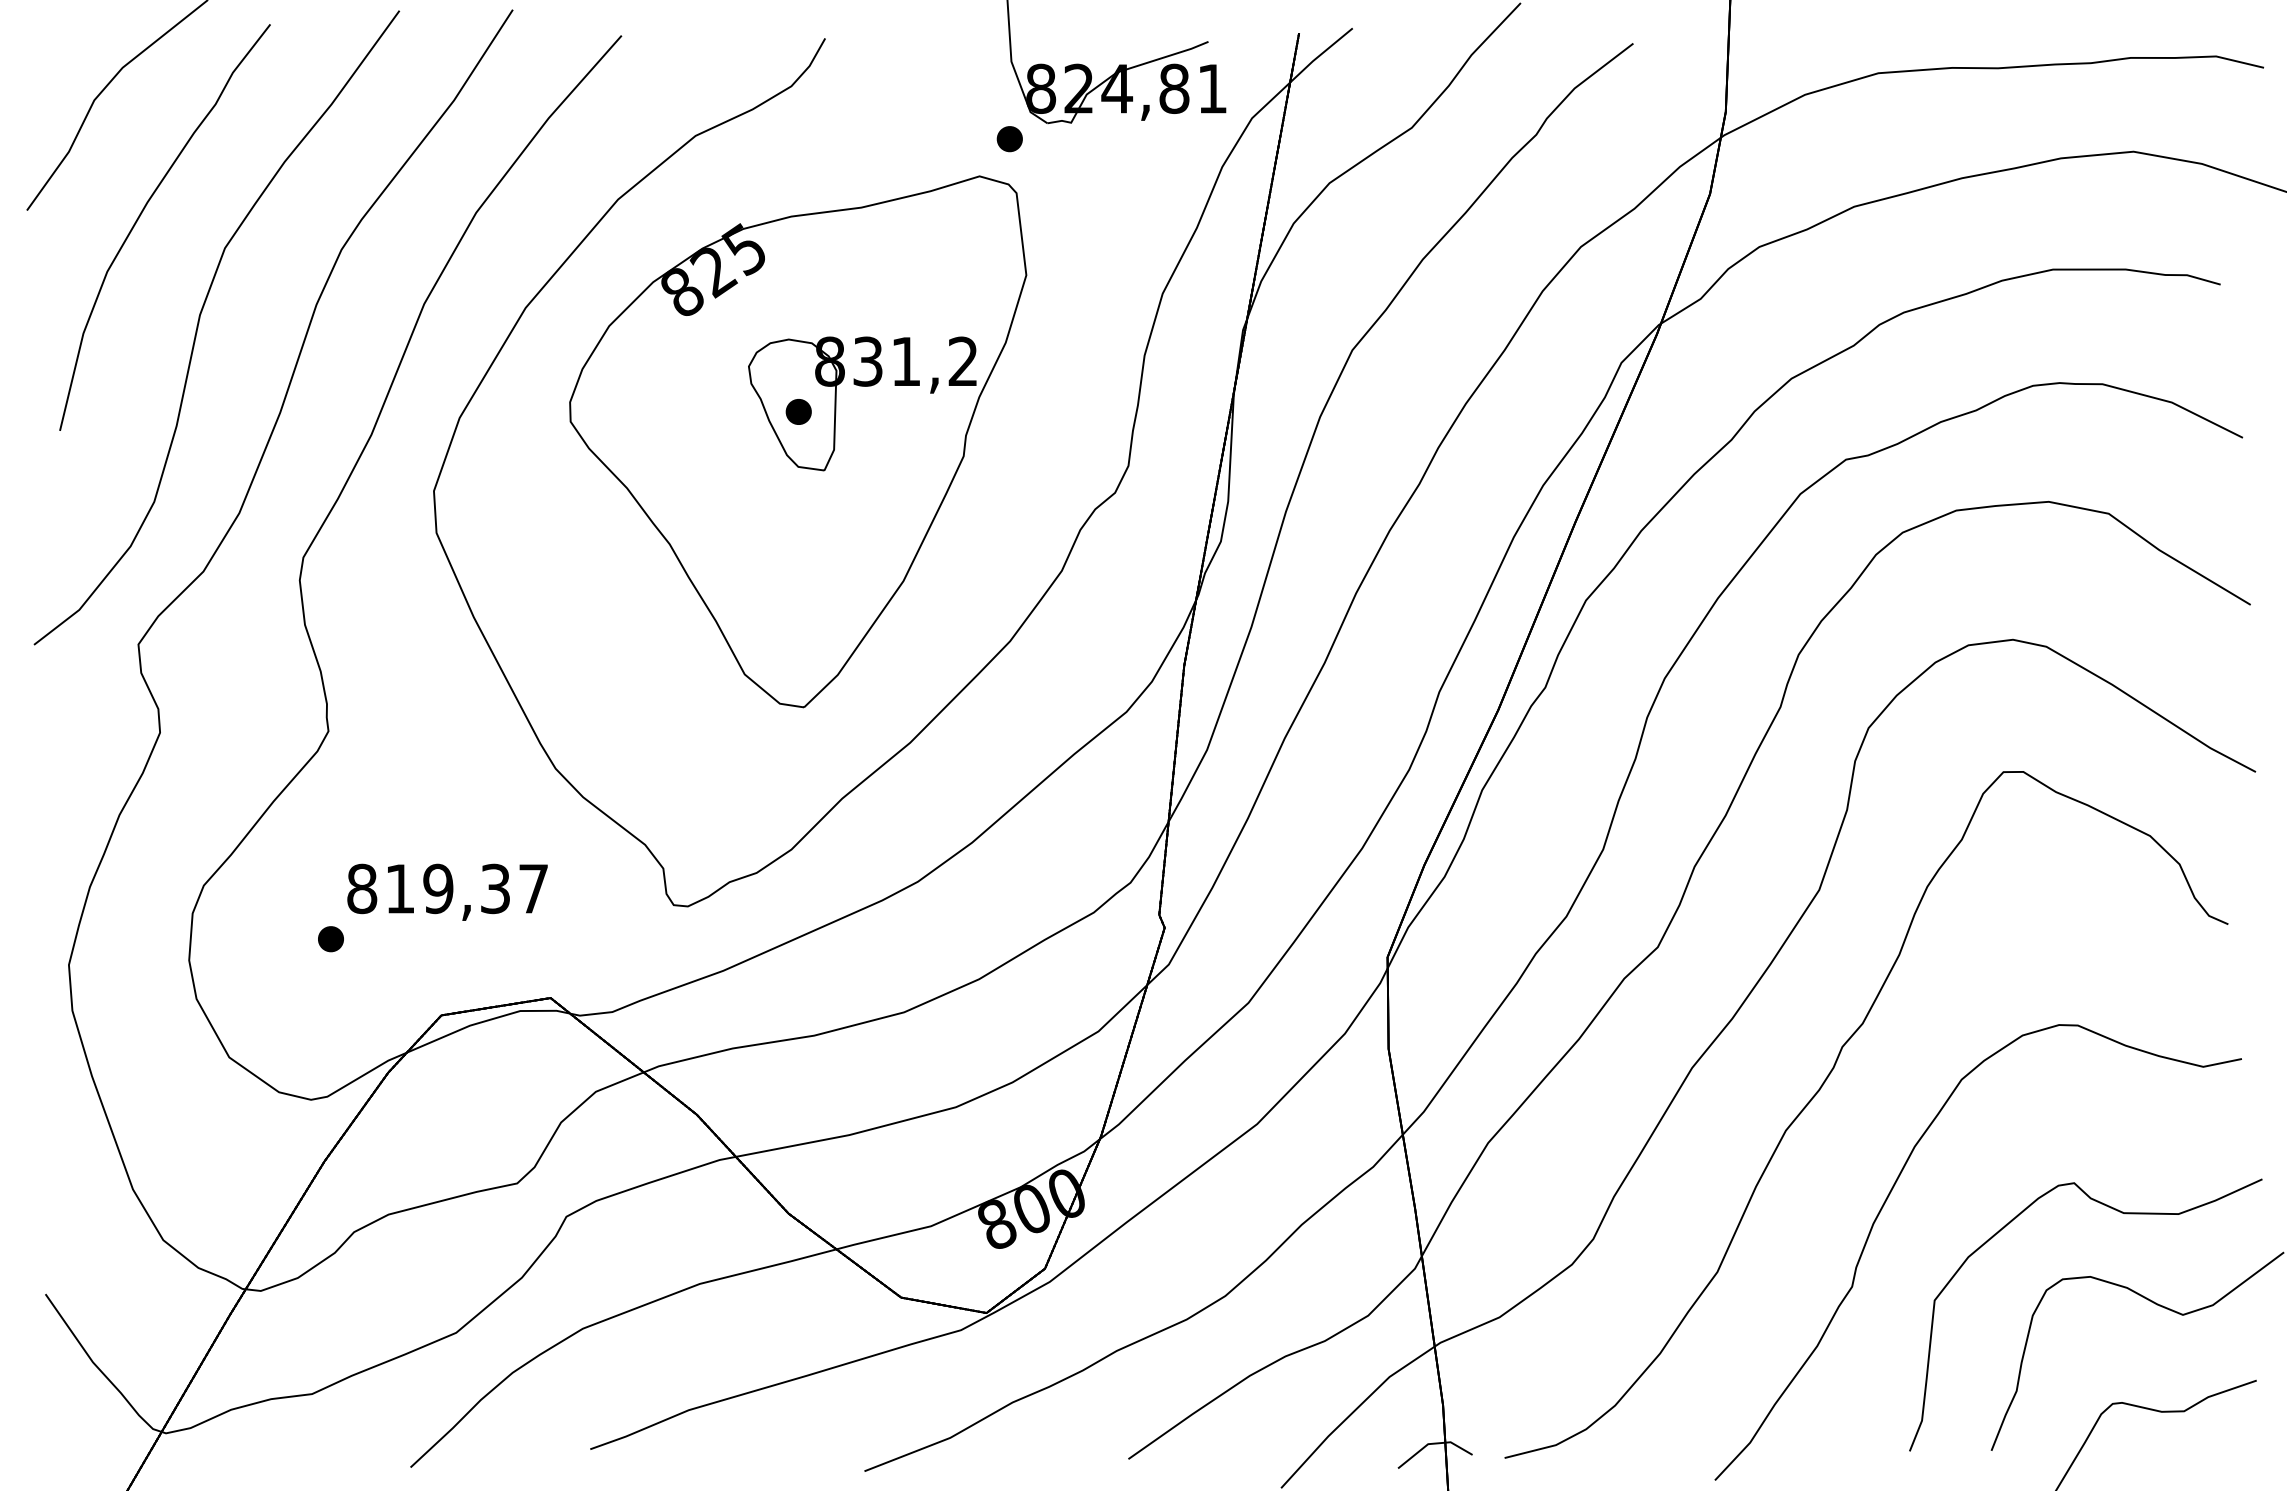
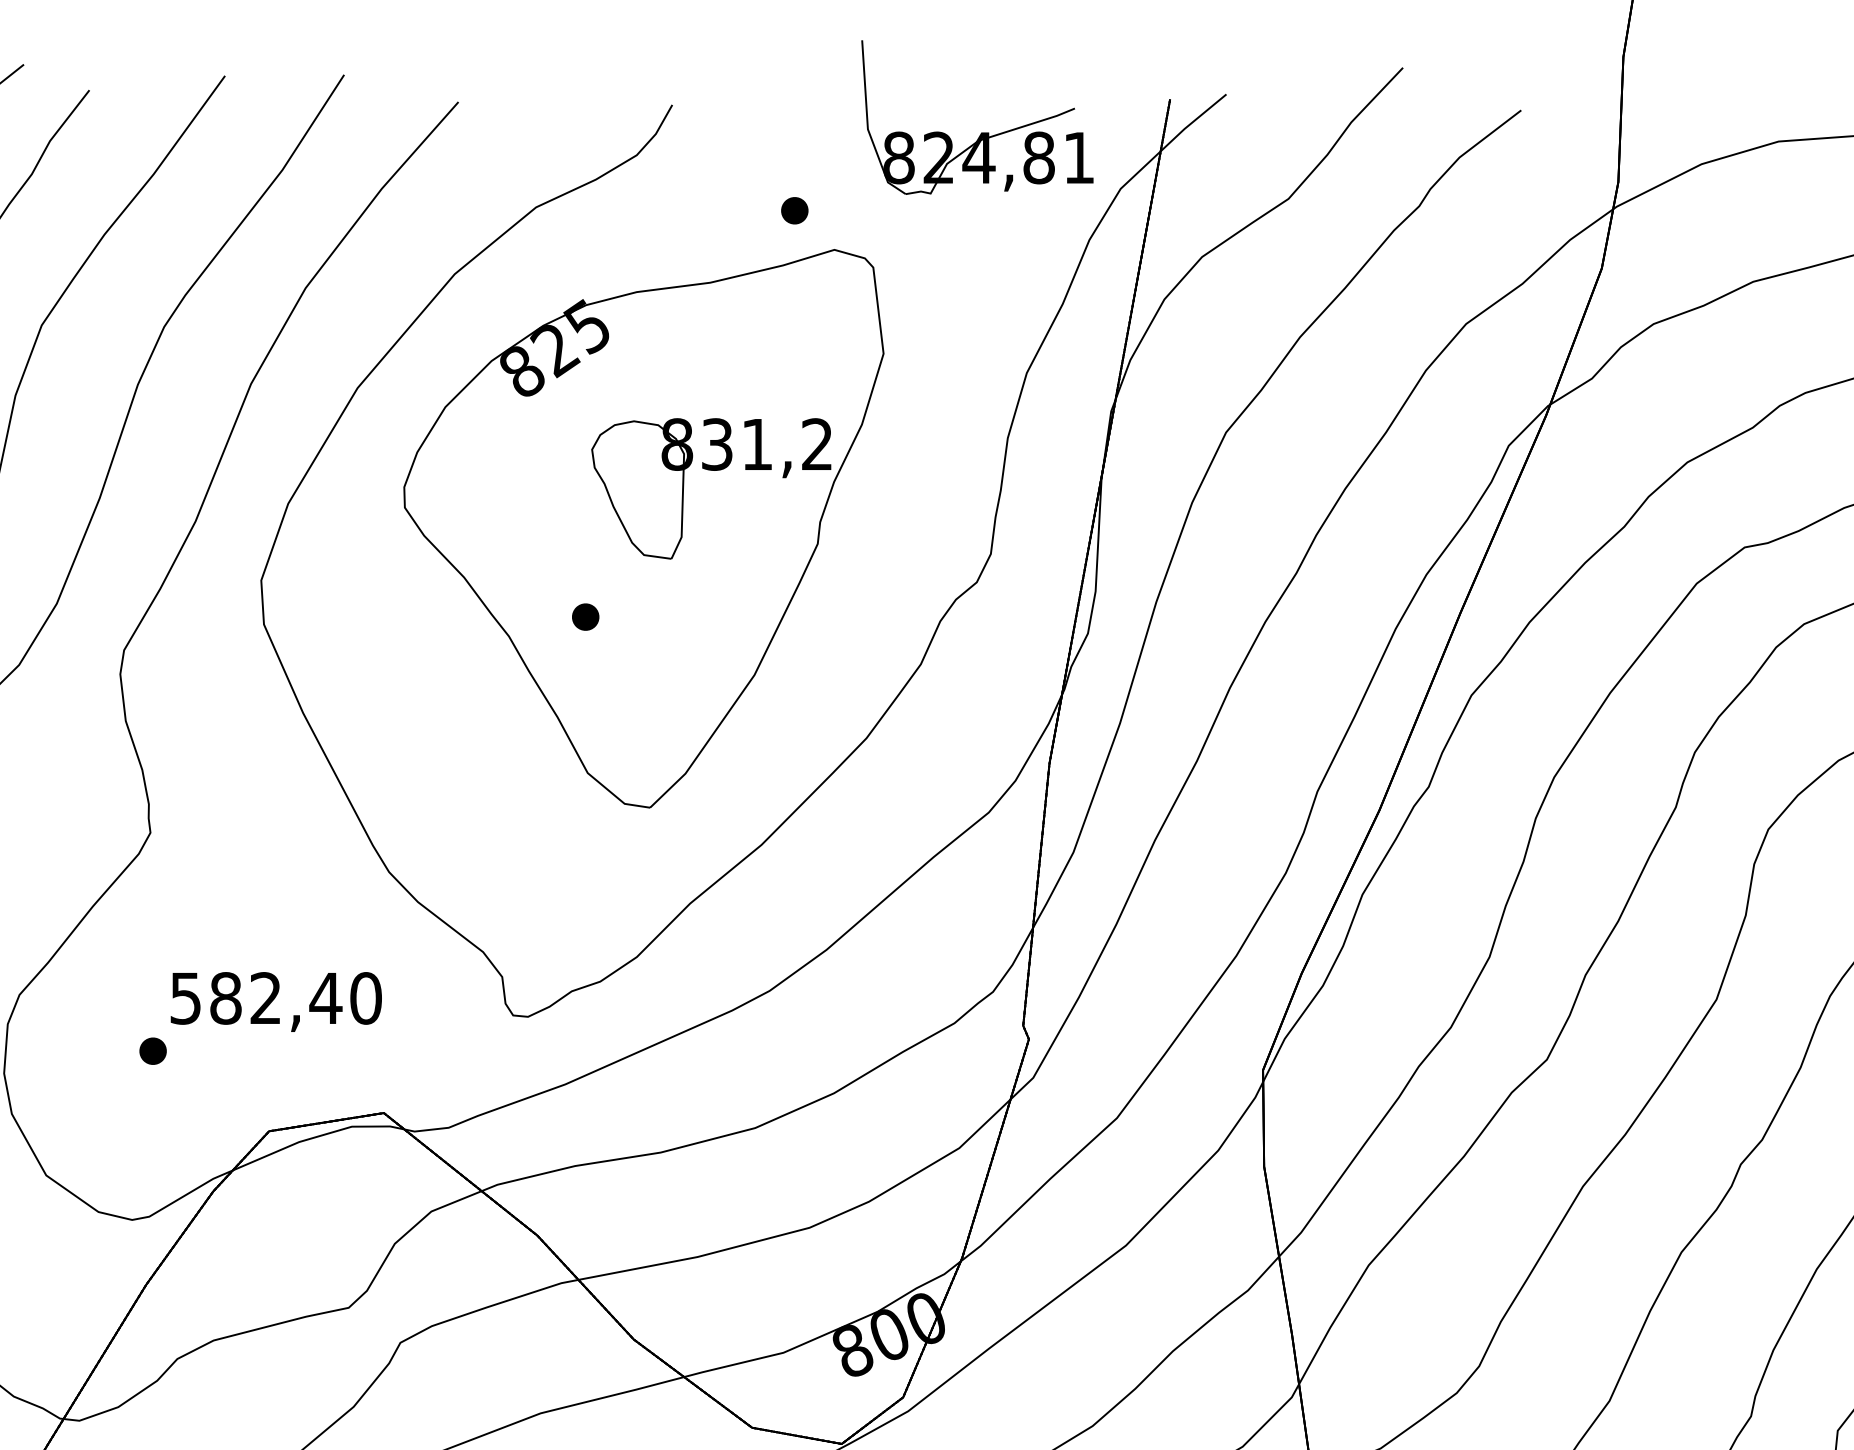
part: (1009, 139) -> (794, 211), moved
part: (798, 411) -> (585, 616), moved
text: (447, 888) -> (275, 997), 819,37 -> 582,40

